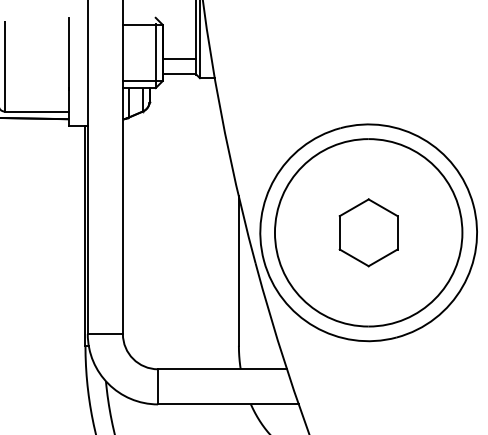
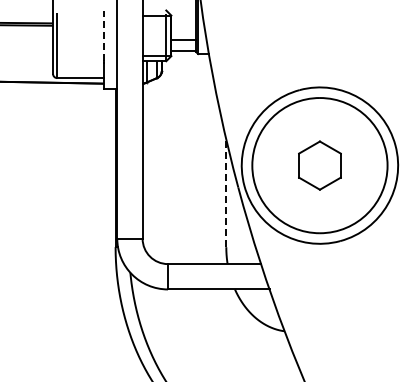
line: (68, 52) -> (103, 35), solid -> dashed
line: (239, 271) -> (226, 193), solid -> dashed

